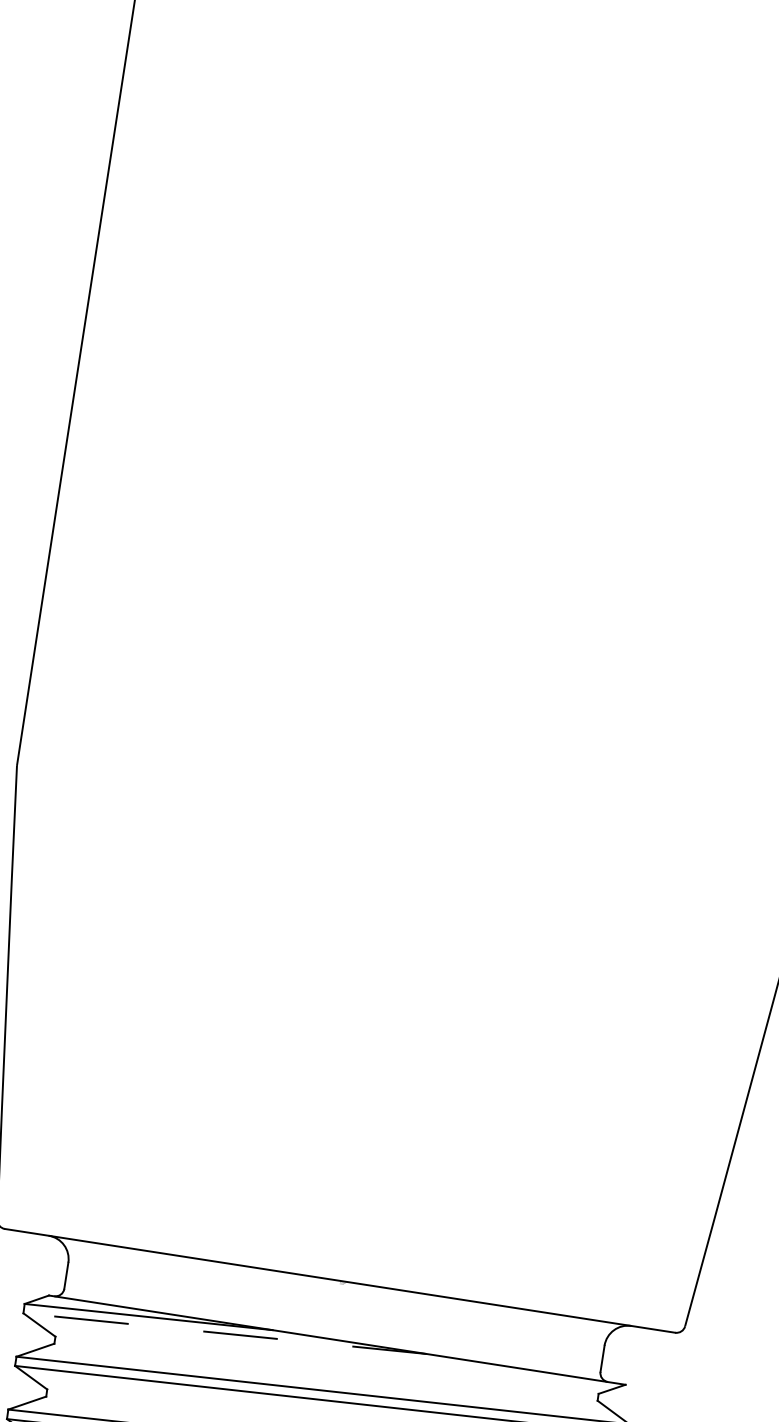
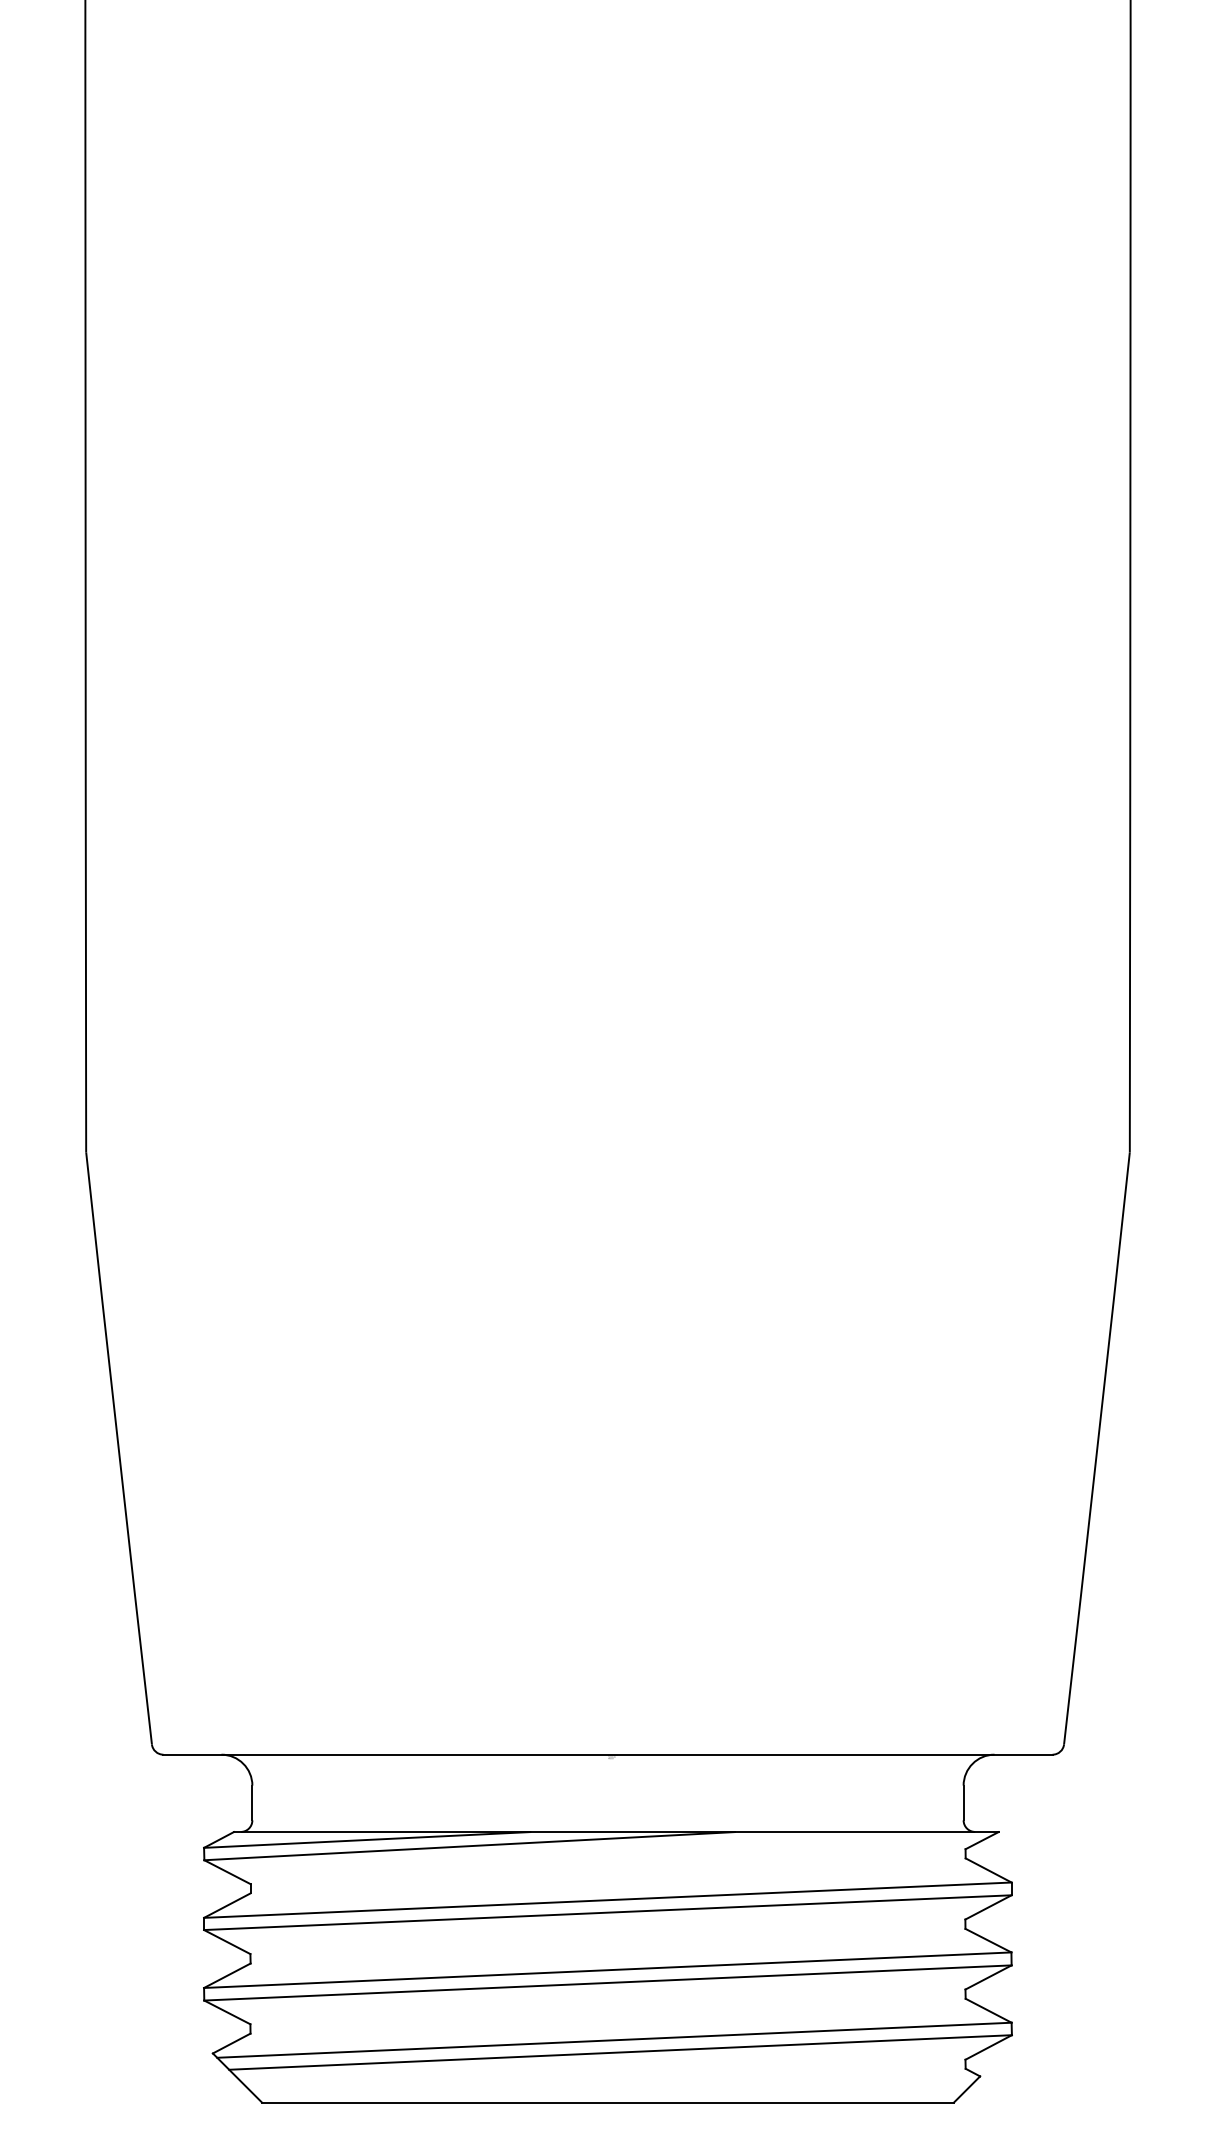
line: (224, 1333) -> (469, 1846), dashed -> solid

